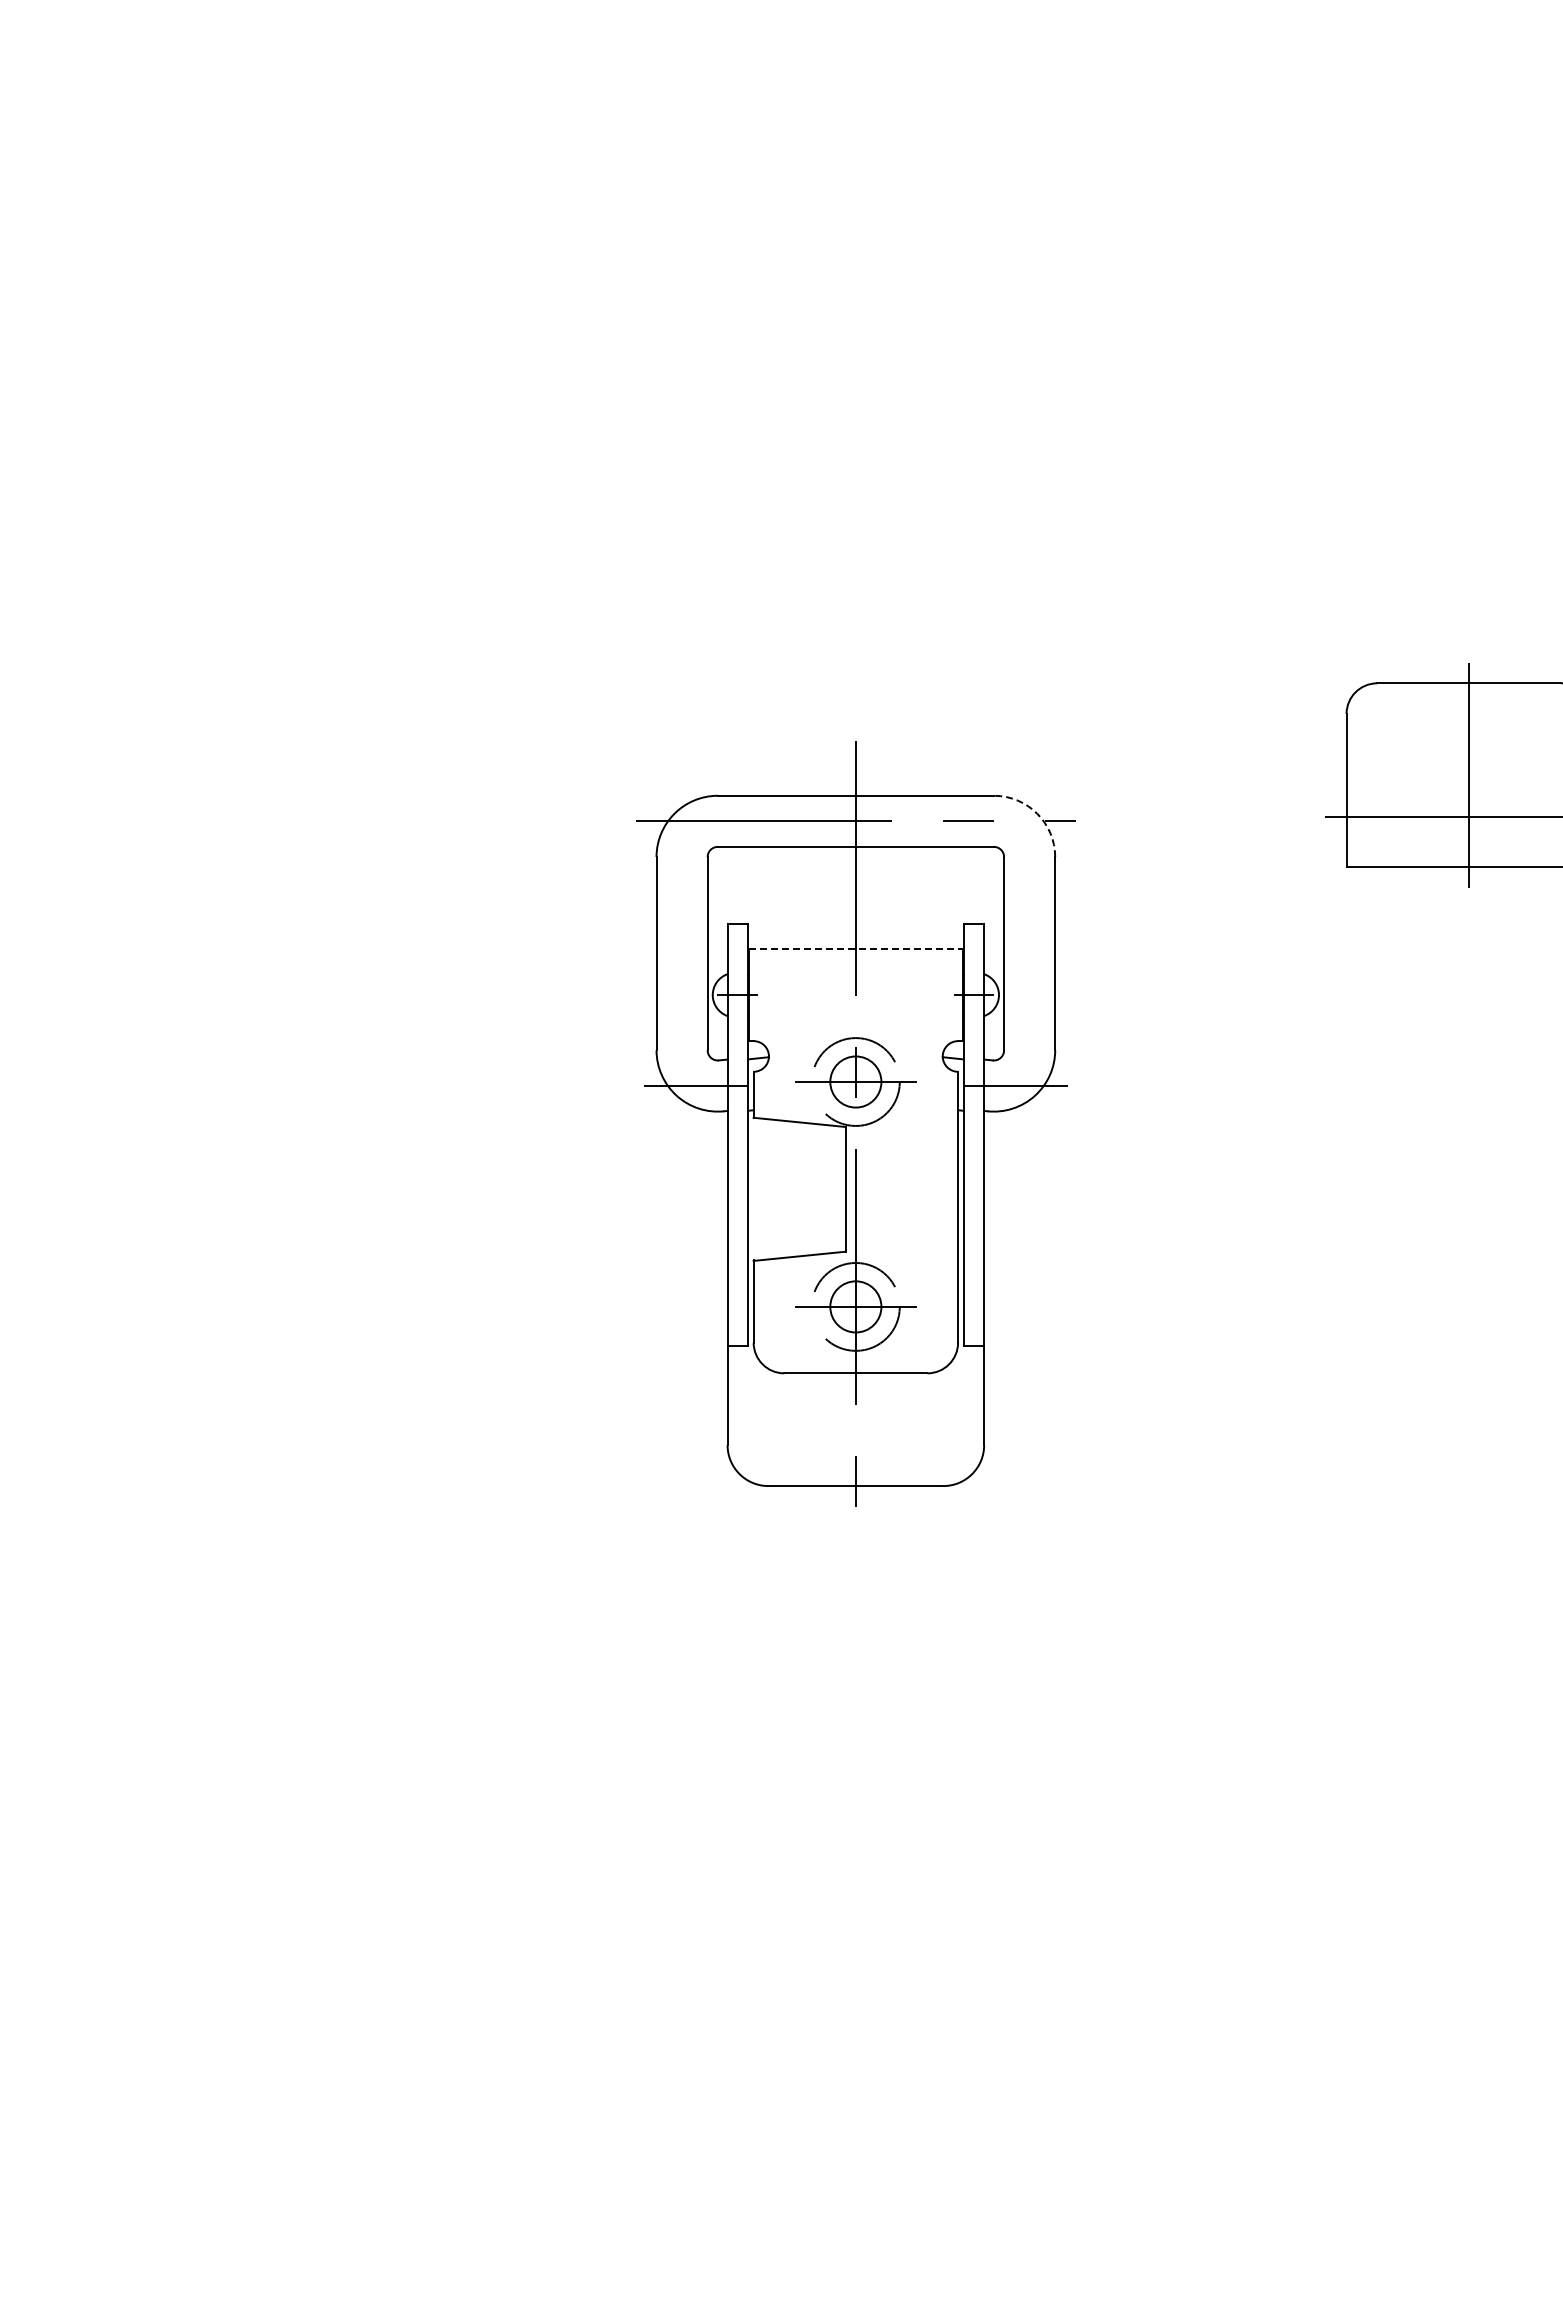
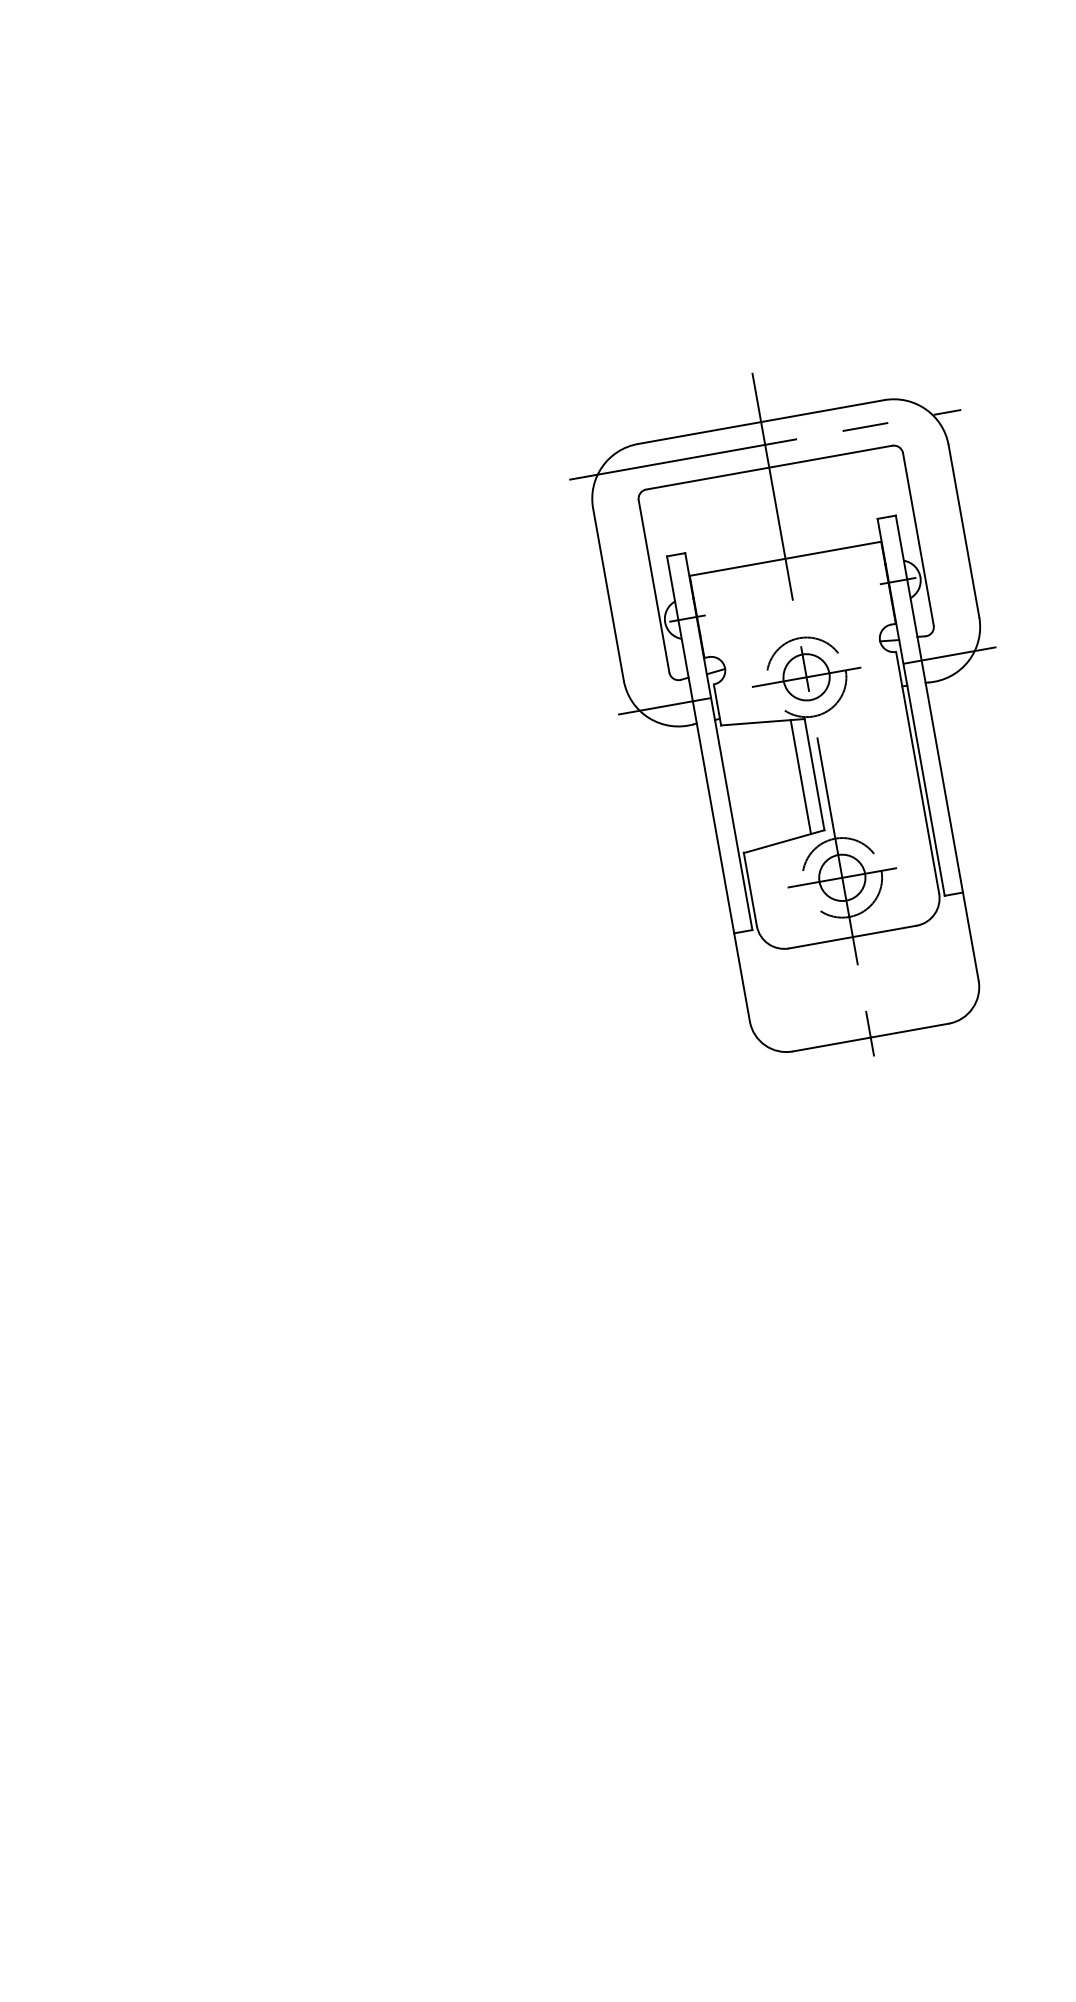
arc: (1037, 813) -> (925, 409), dashed -> solid
line: (856, 949) -> (786, 559), dashed -> solid
line: (830, 1189) -> (801, 777), added

